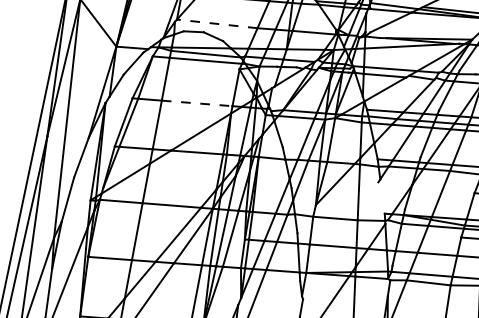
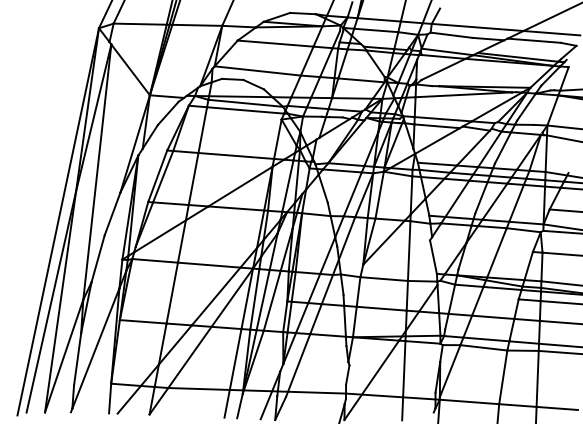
line: (216, 23) -> (257, 70), dashed -> solid
line: (197, 102) -> (236, 155), dashed -> solid
line: (381, 197) -> (433, 256), added

